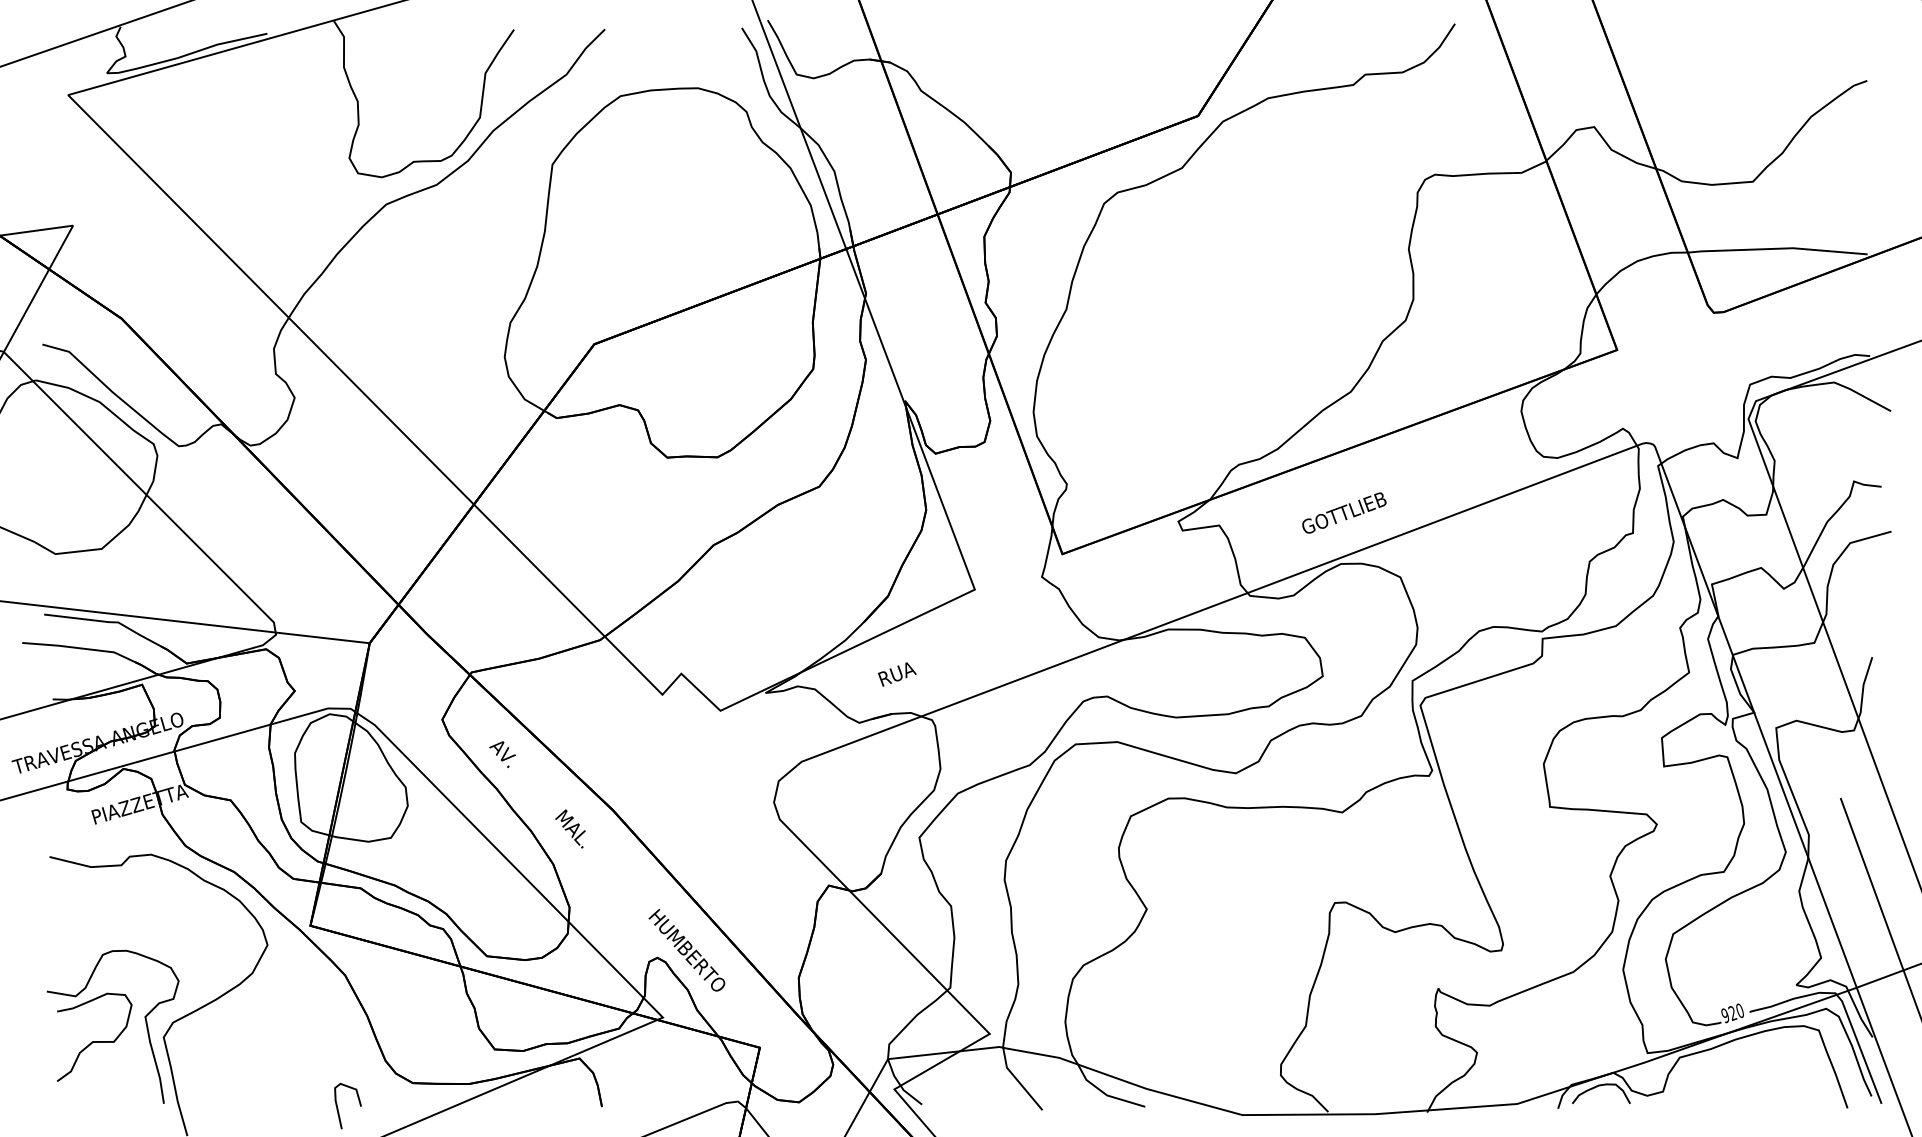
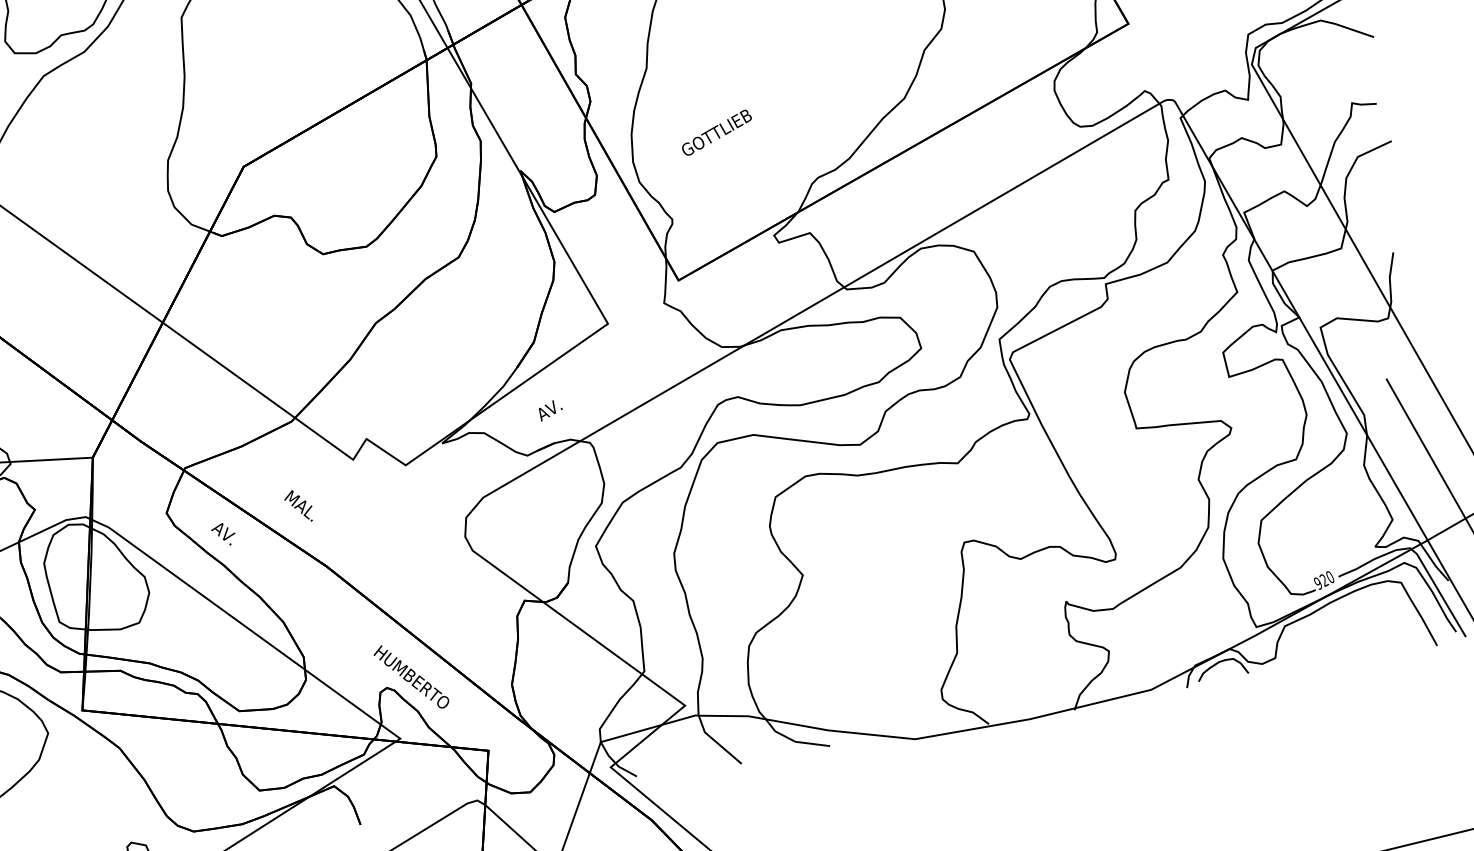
text: (1344, 512) -> (716, 132), moved
text: (897, 674) -> (553, 408), RUA -> AV.
text: (570, 828) -> (298, 506), moved

